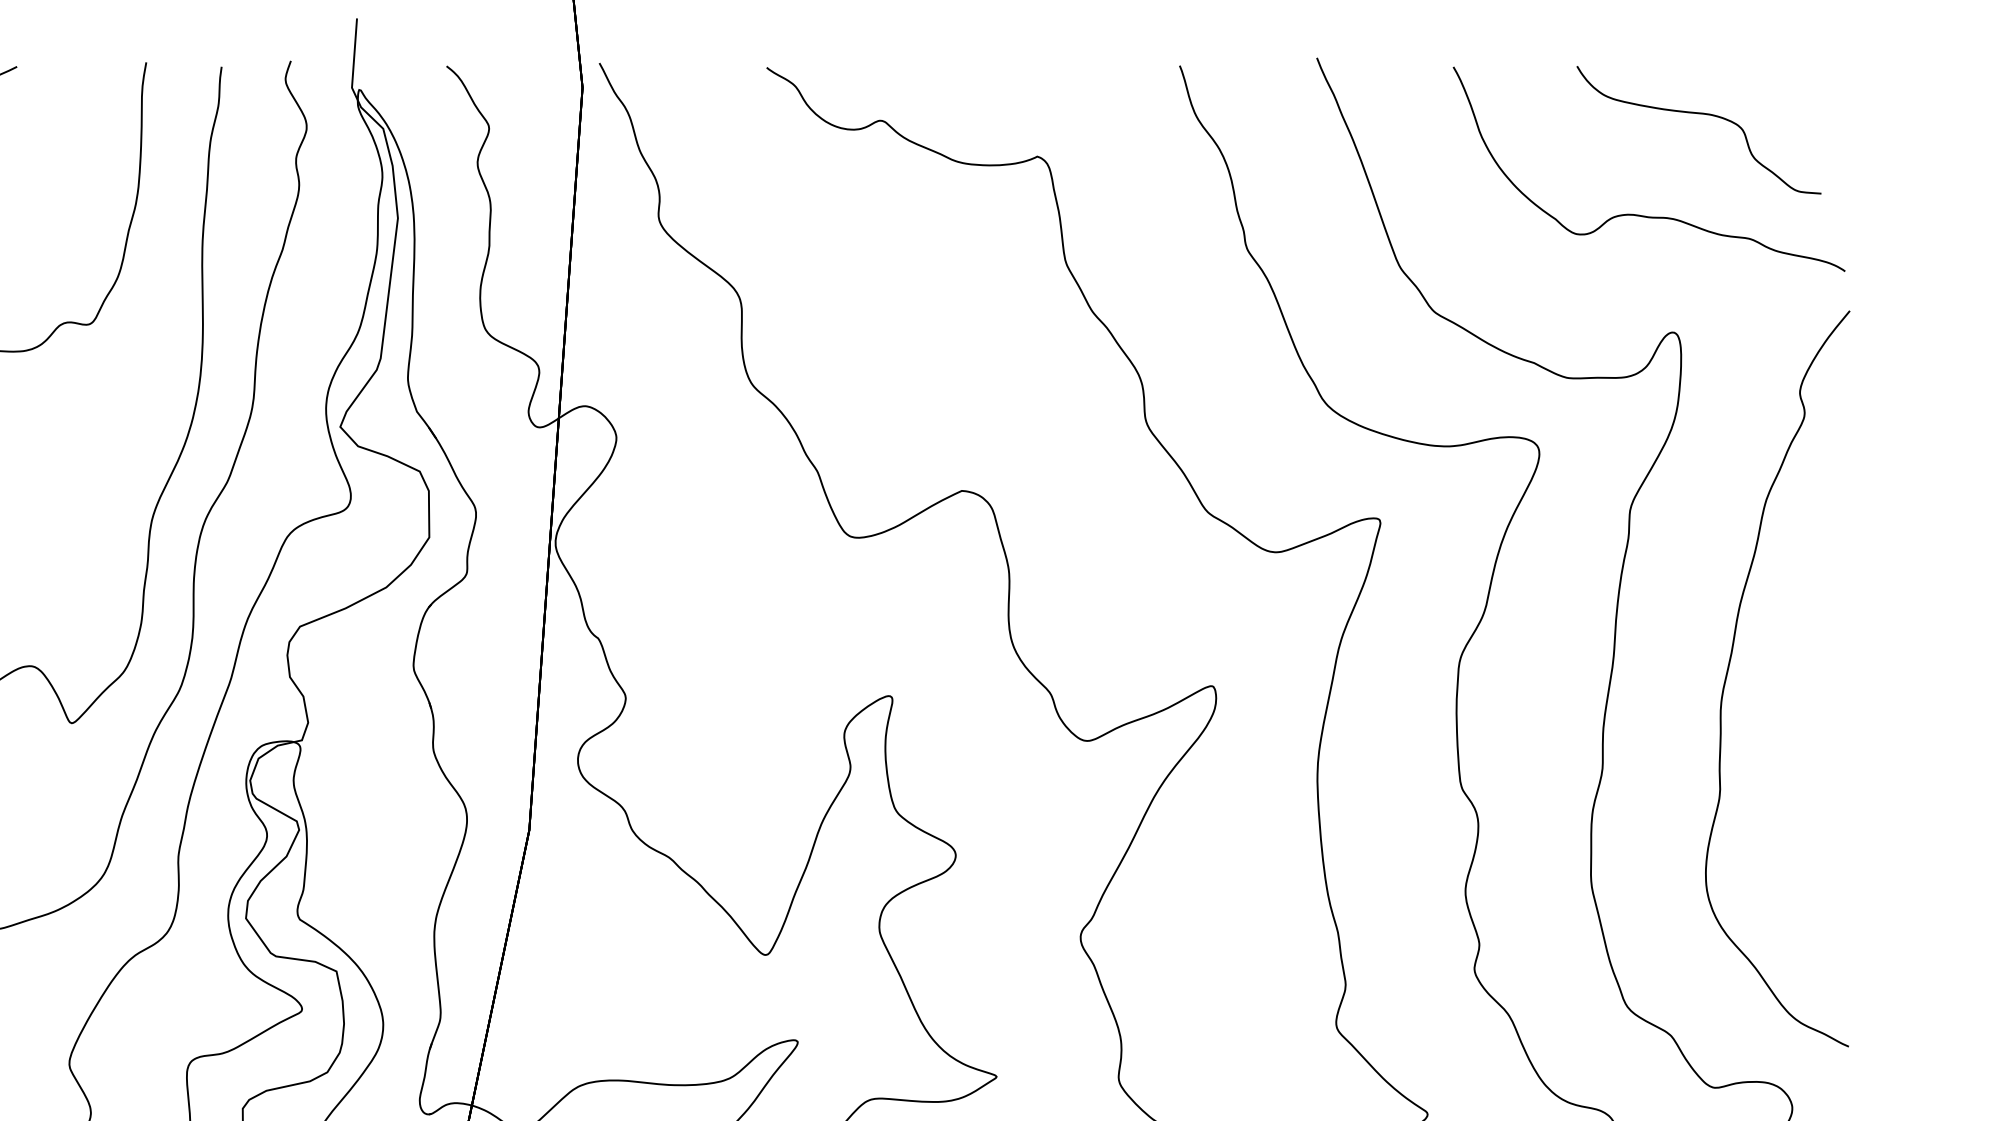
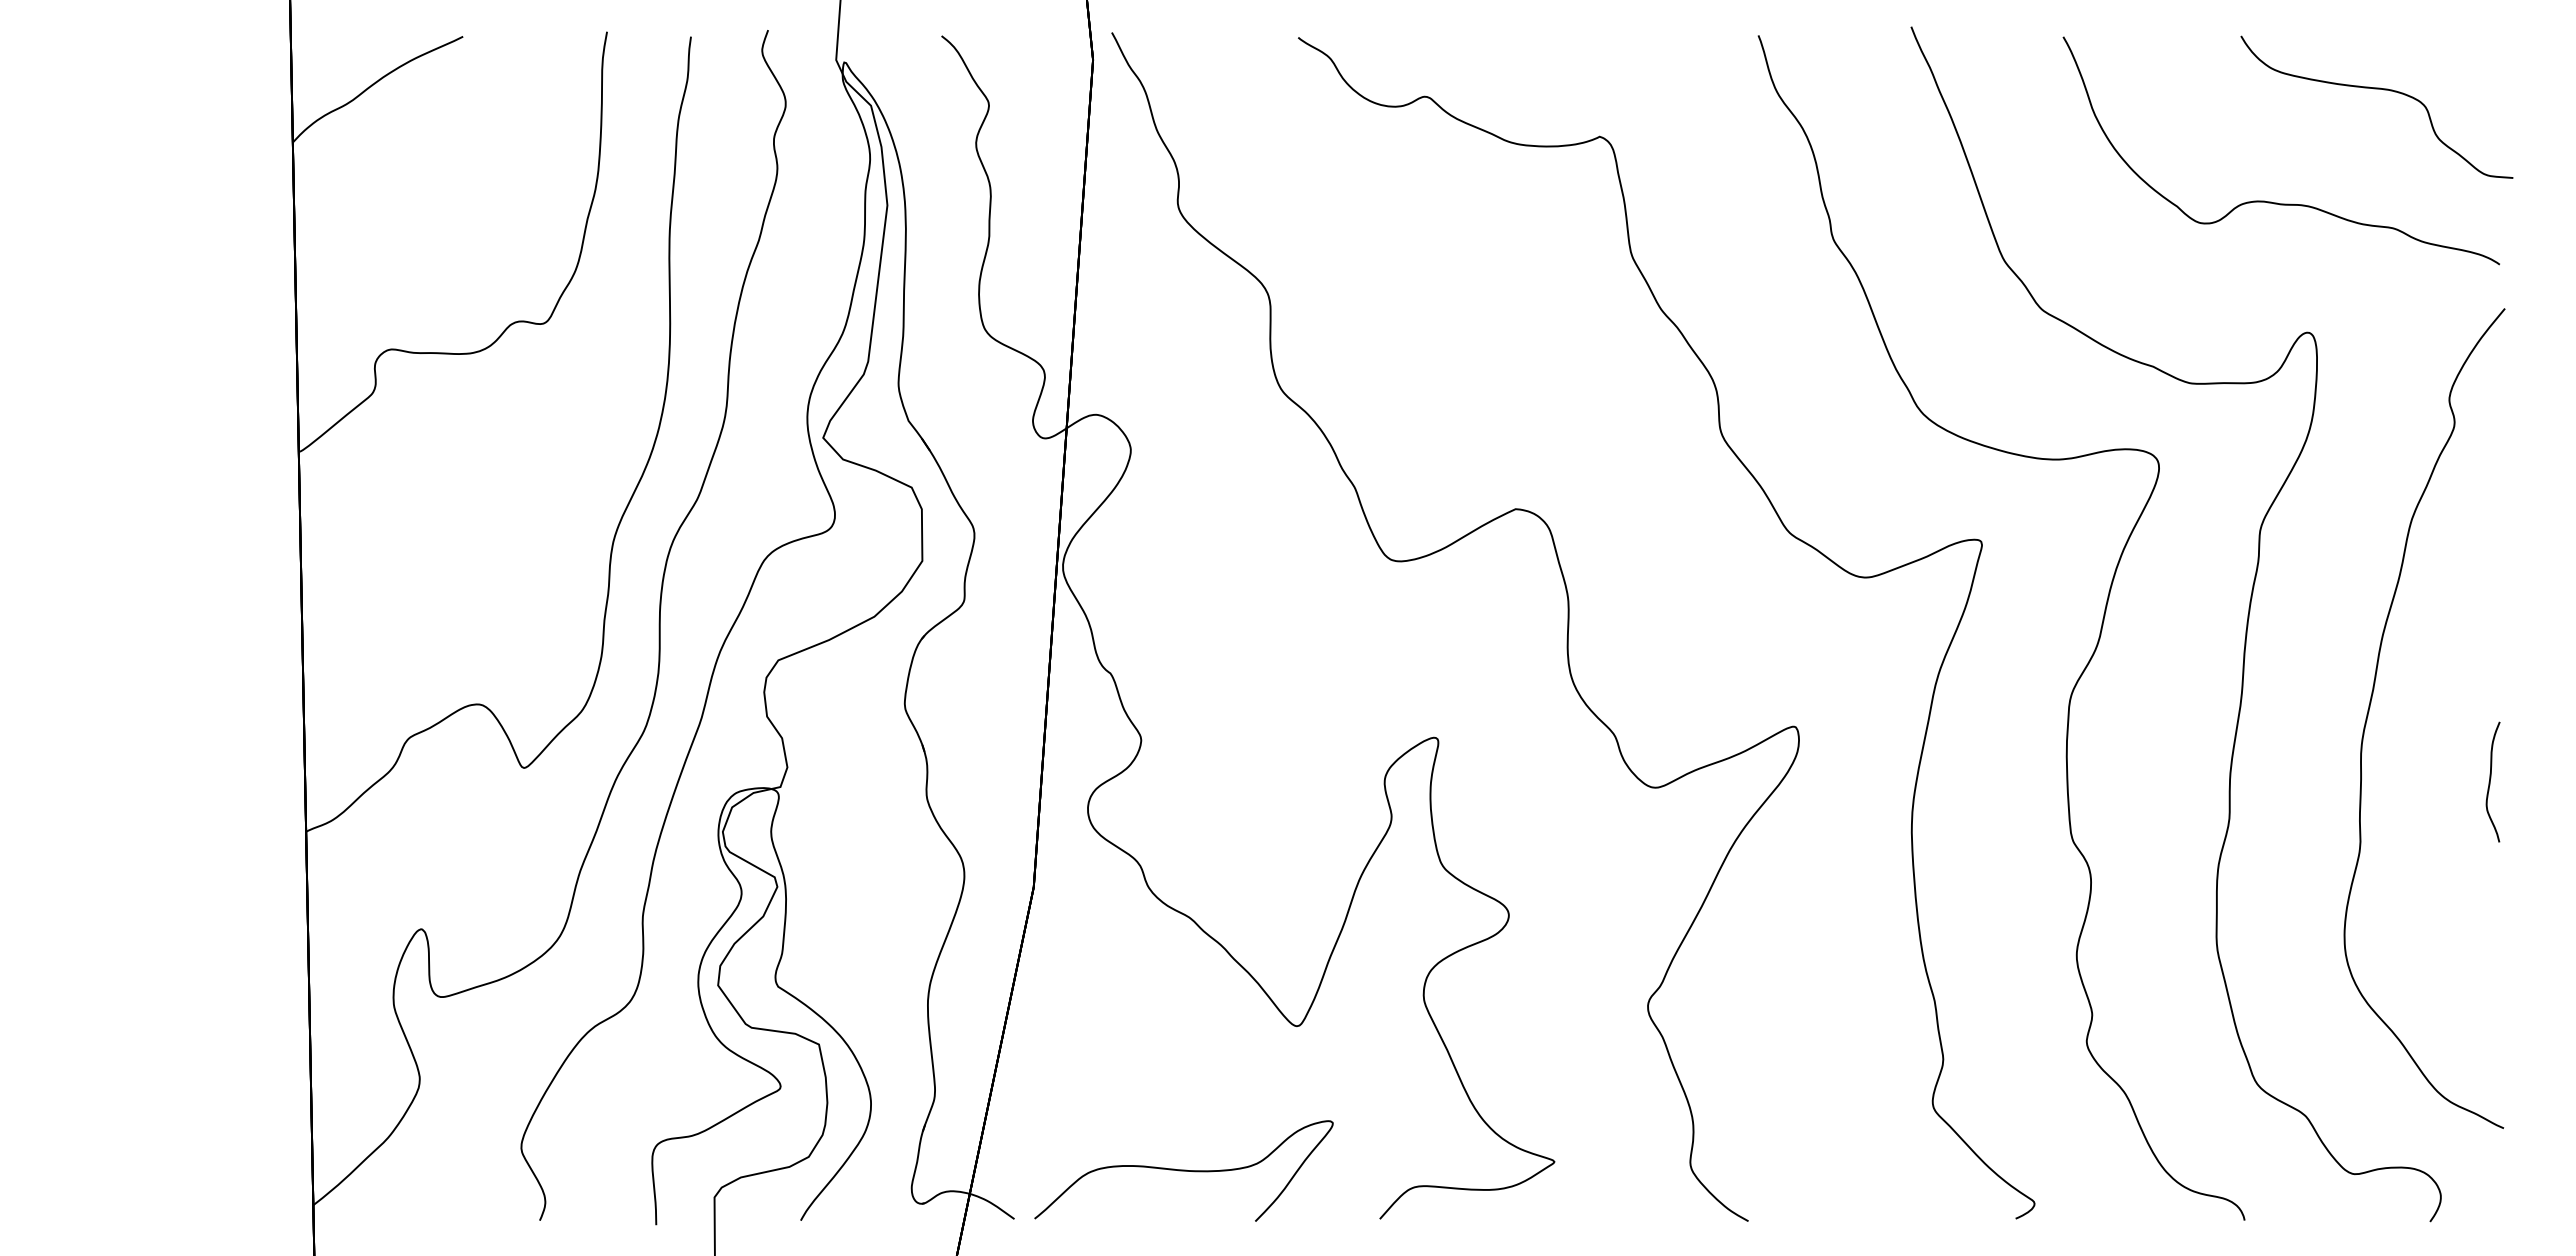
curve: (1698, 114) -> (2376, 89), moved
curve: (1836, 735) -> (2490, 781), added

